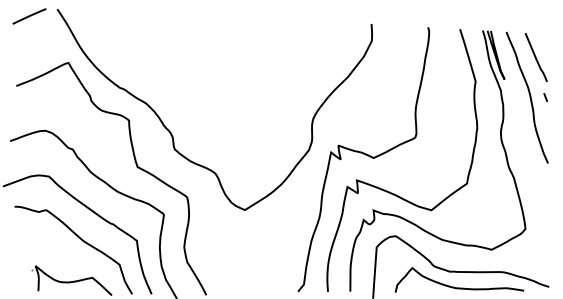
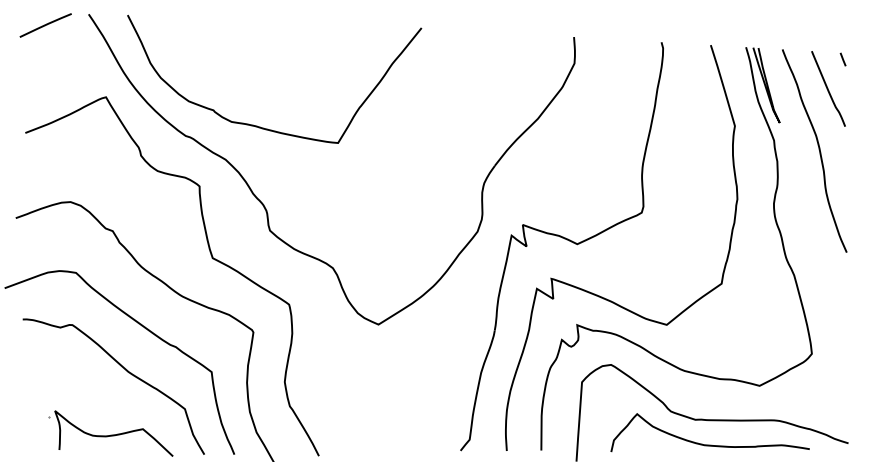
curve: (168, 81) -> (260, 125), added
line: (545, 97) -> (842, 59), moved

